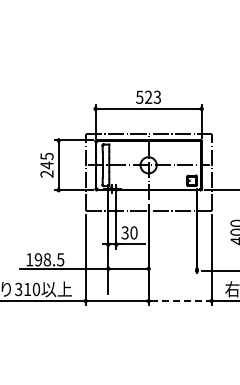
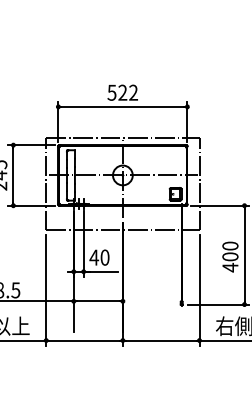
text: (157, 97) -> (133, 92), 523 -> 522
text: (125, 232) -> (94, 257), 30 -> 40
line: (180, 301) -> (161, 341), dashed -> solid

